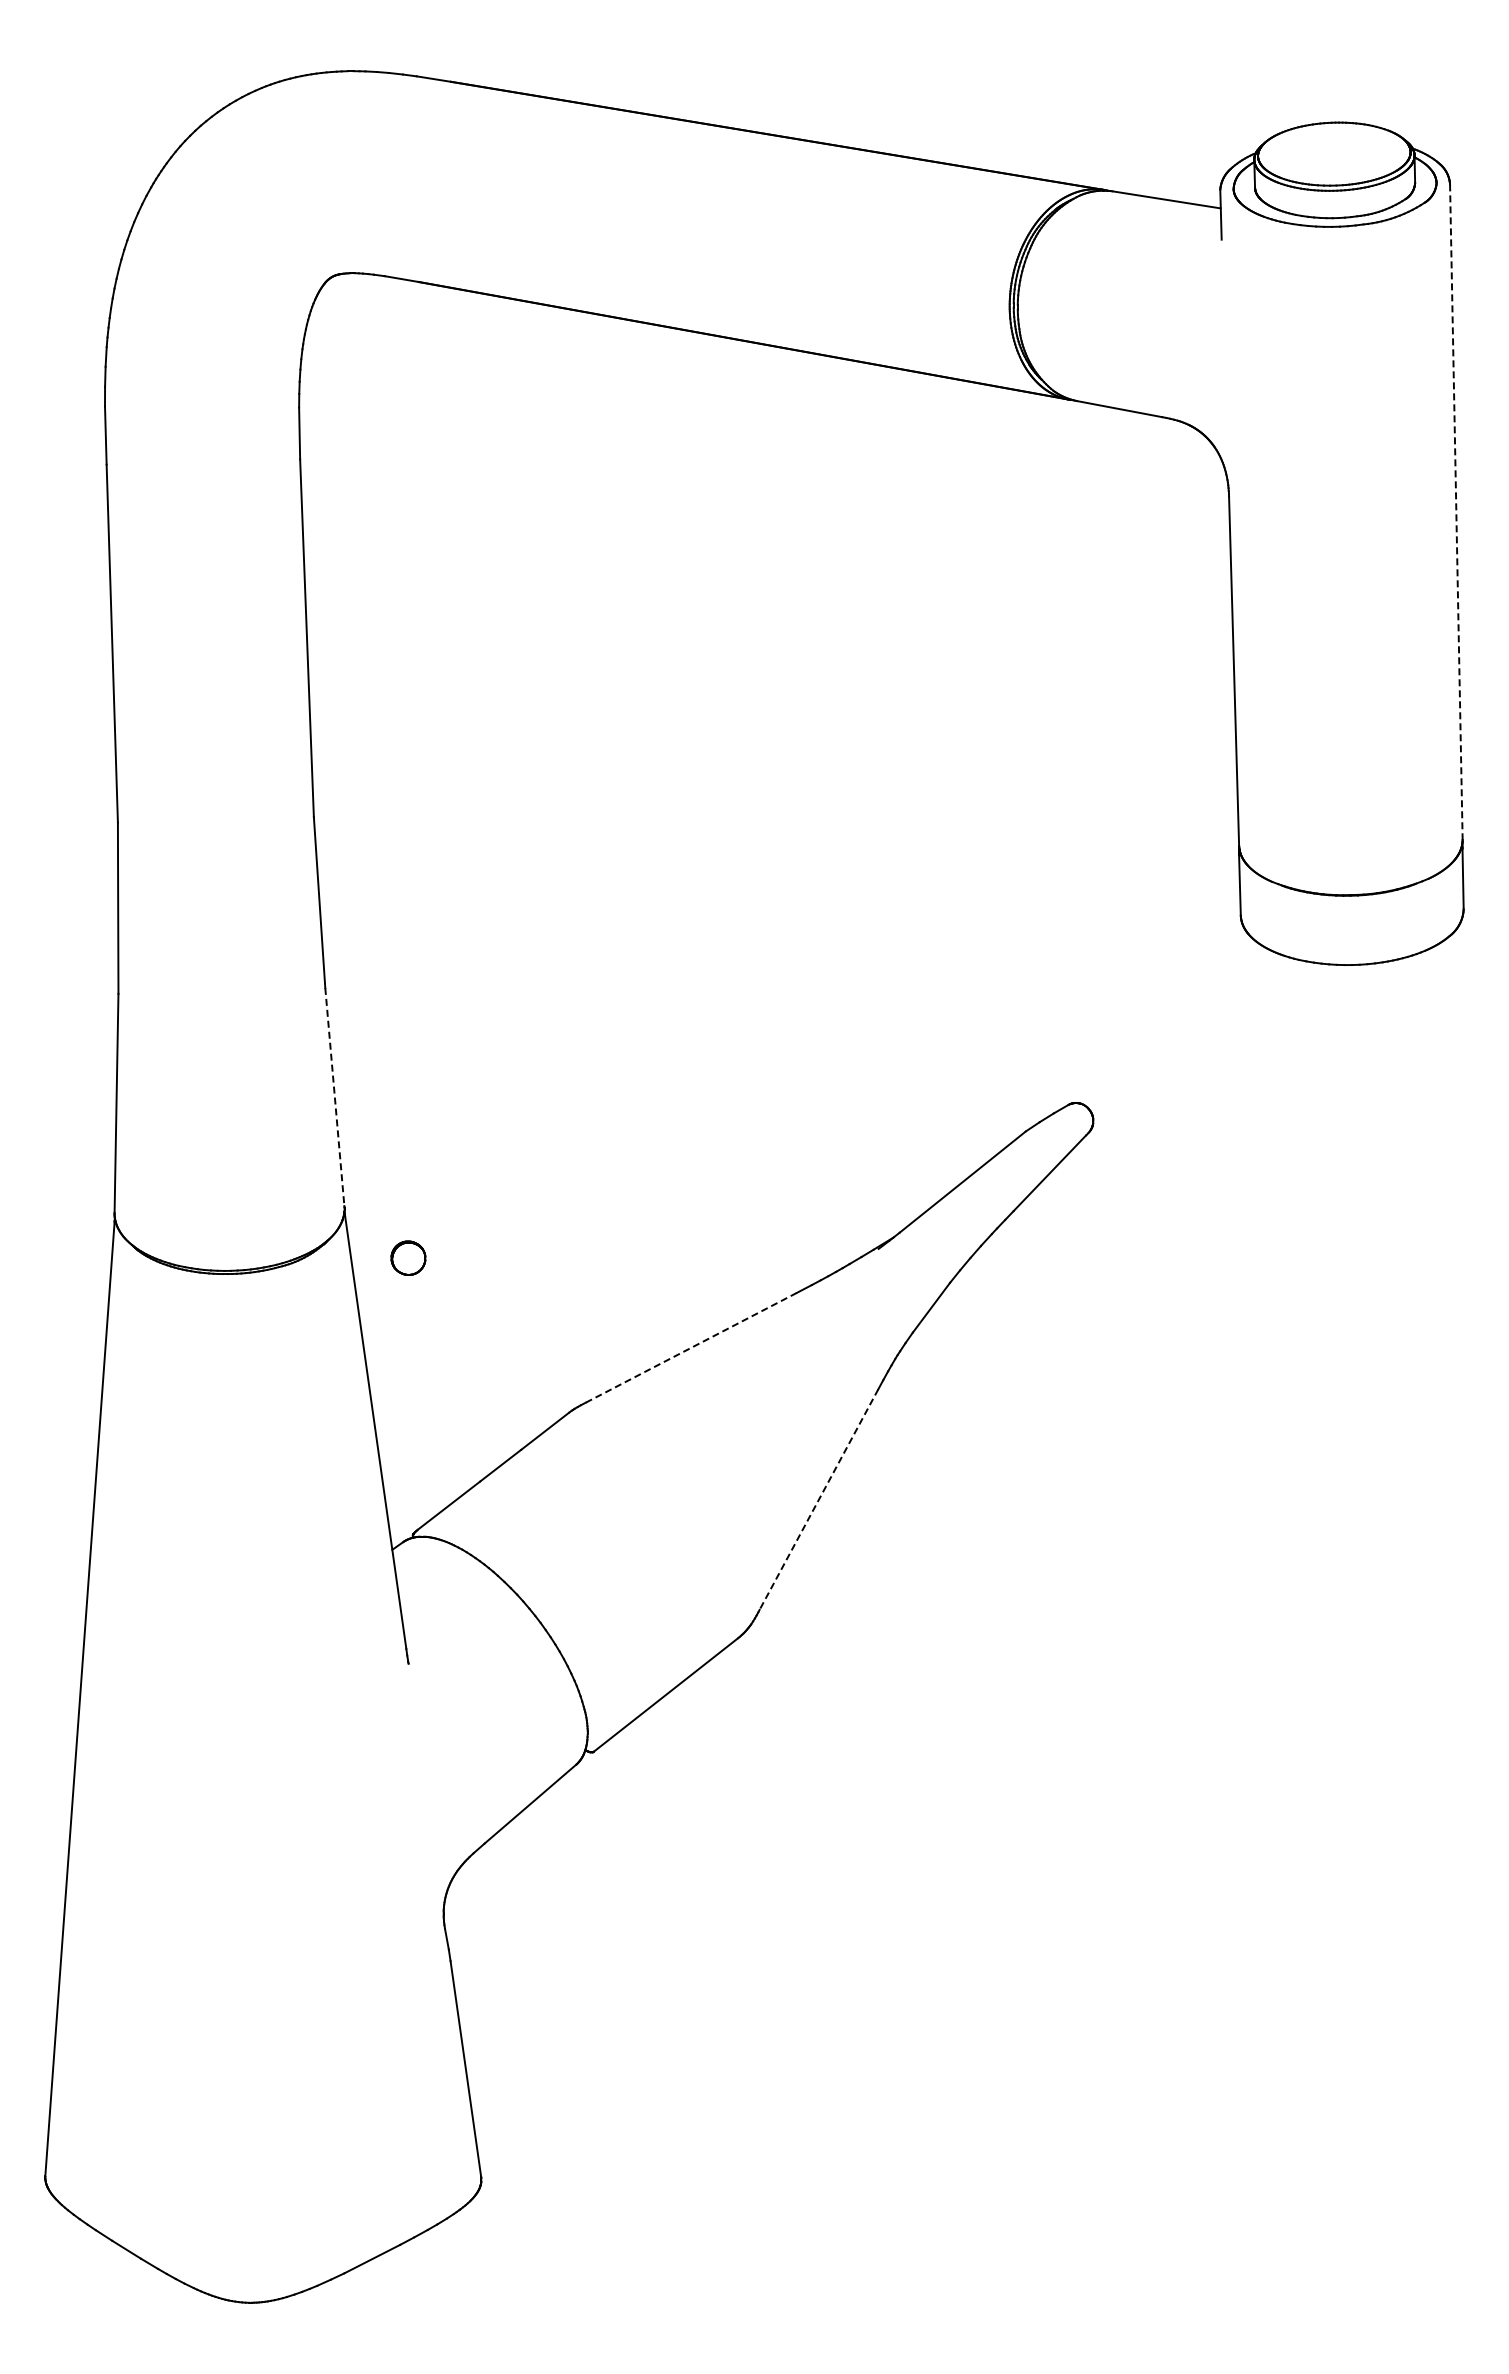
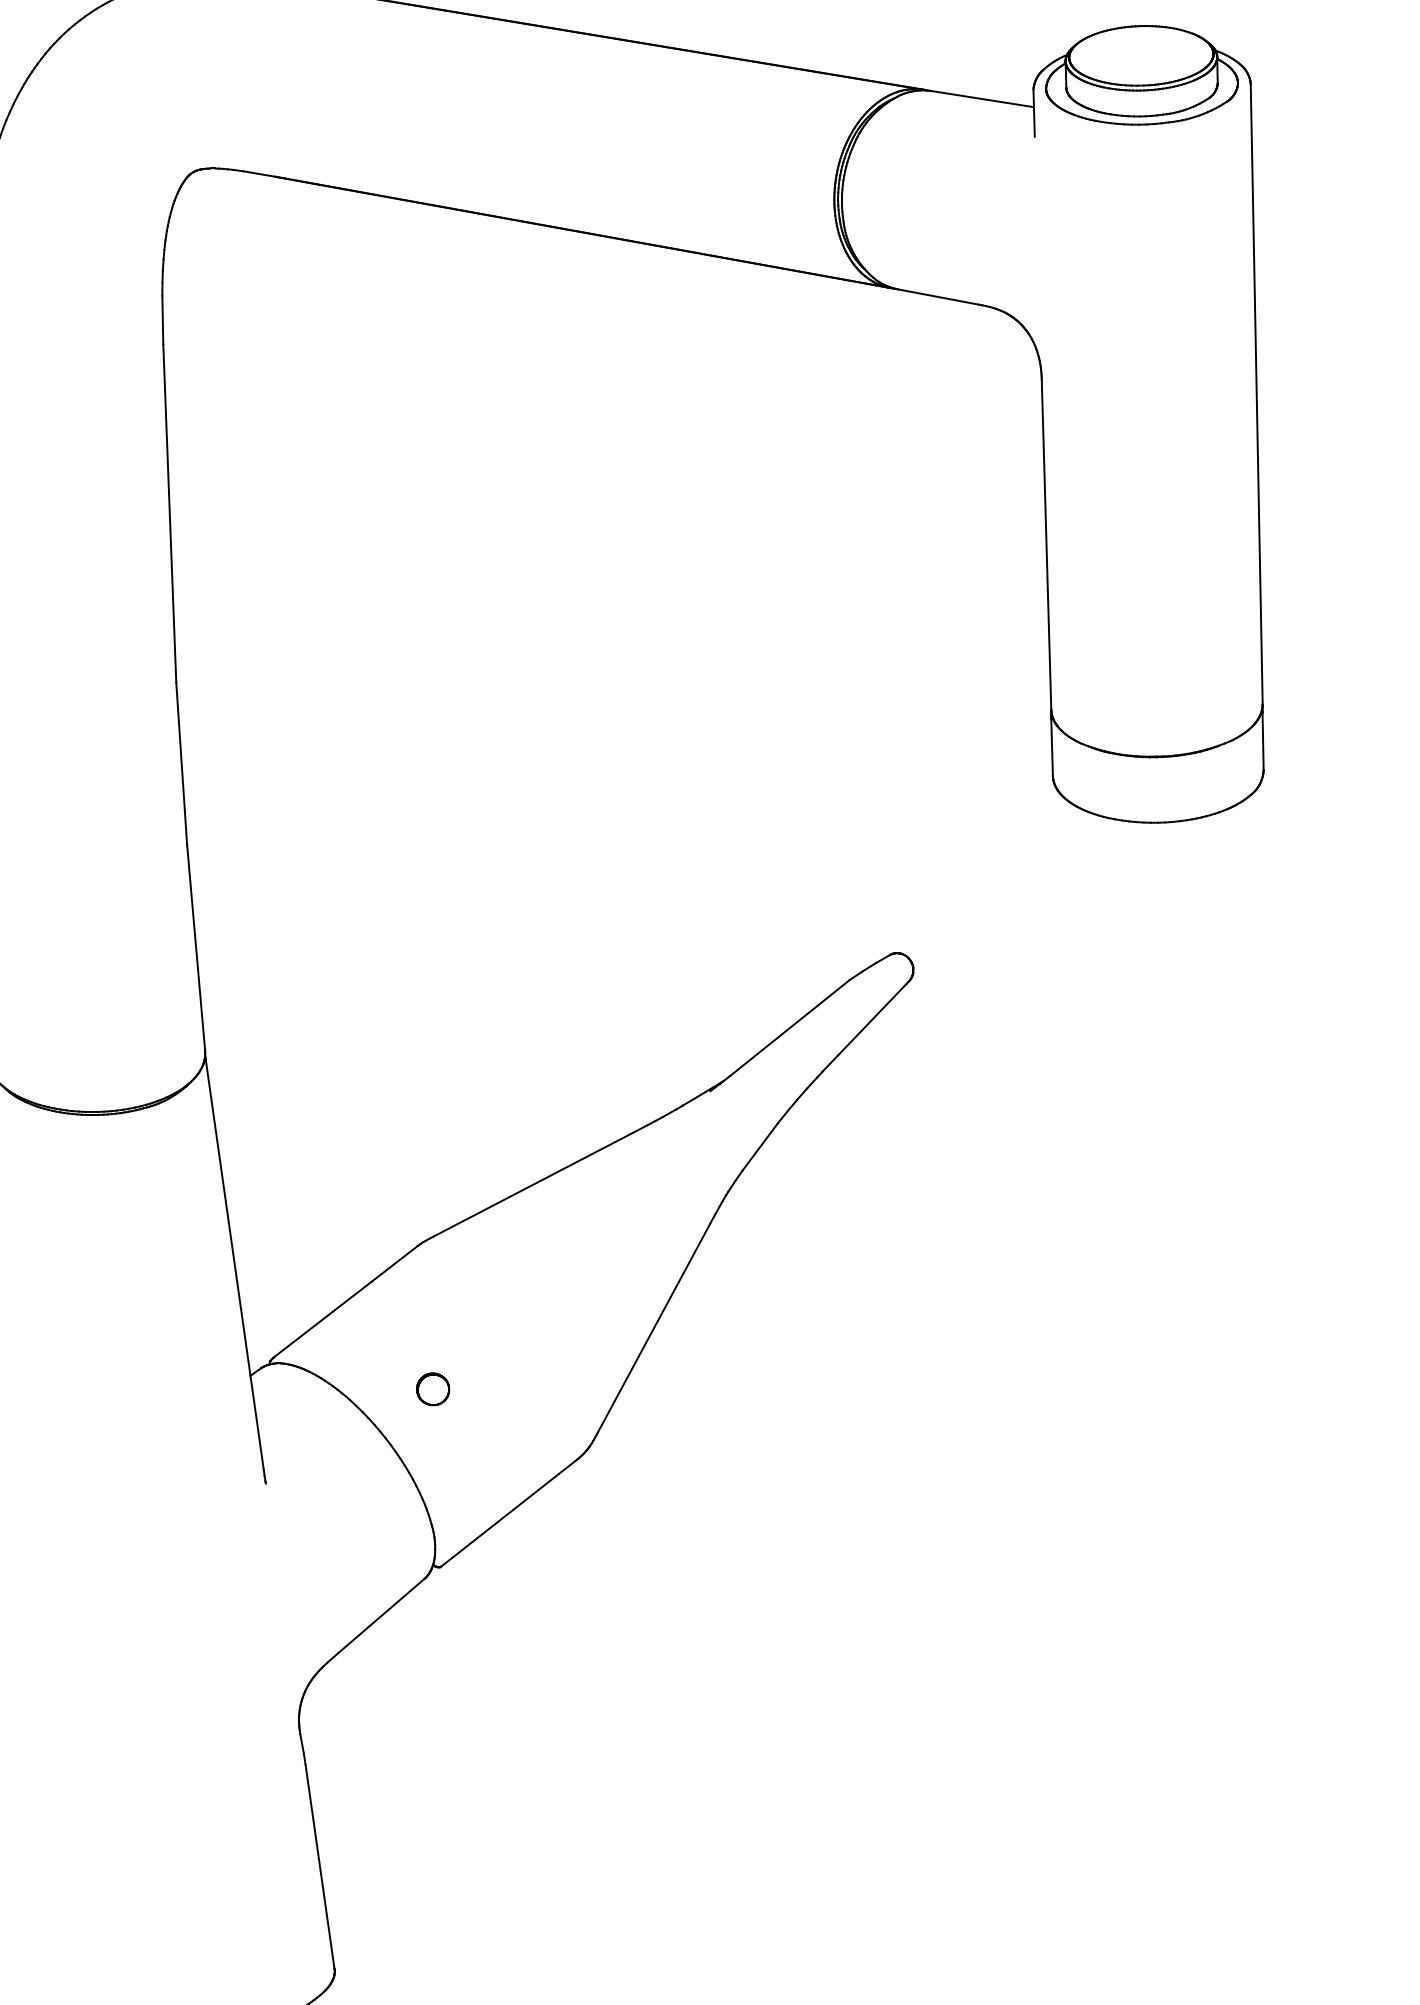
line: (1456, 512) -> (1256, 394), dashed -> solid
line: (334, 1097) -> (195, 948), dashed -> solid
part: (408, 1257) -> (433, 1388), moved
line: (691, 1347) -> (533, 1184), dashed -> solid
line: (818, 1500) -> (653, 1329), dashed -> solid

